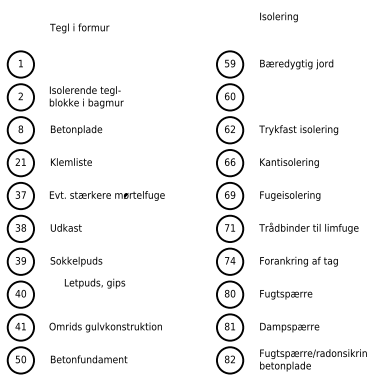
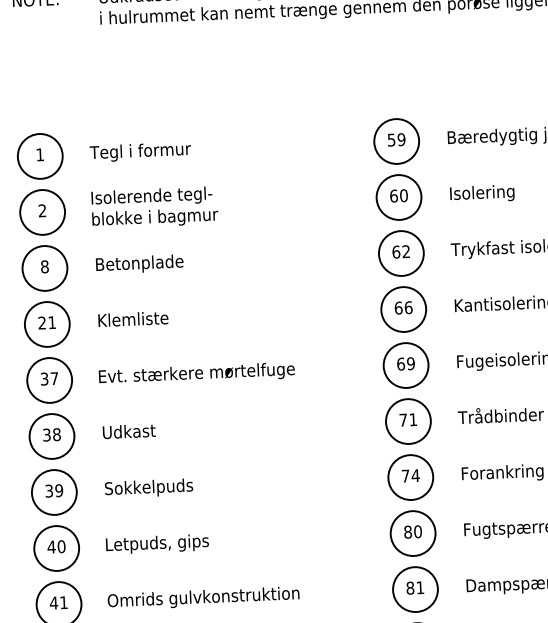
text: (278, 17) -> (481, 194), moved
text: (79, 28) -> (140, 152), moved
text: (95, 283) -> (158, 543), moved

